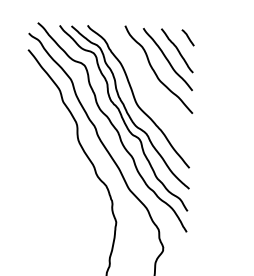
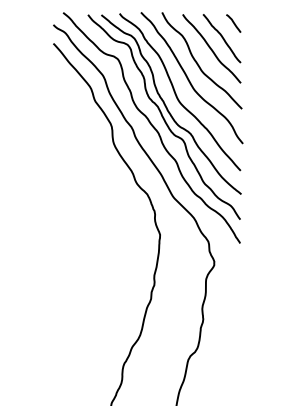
curve: (147, 85) -> (189, 79), added

